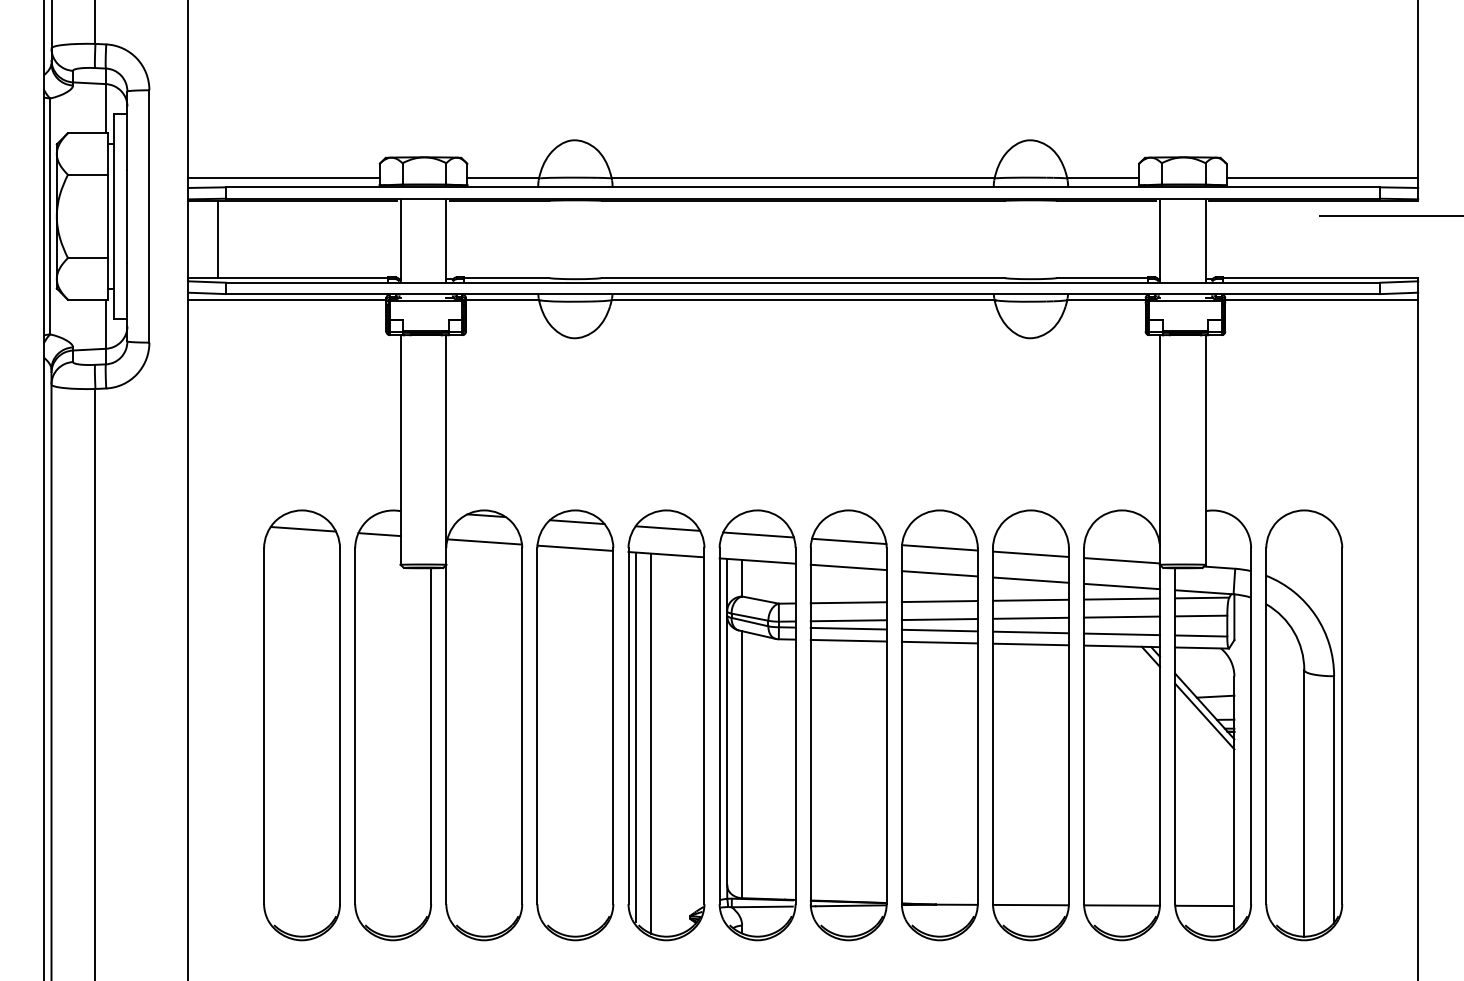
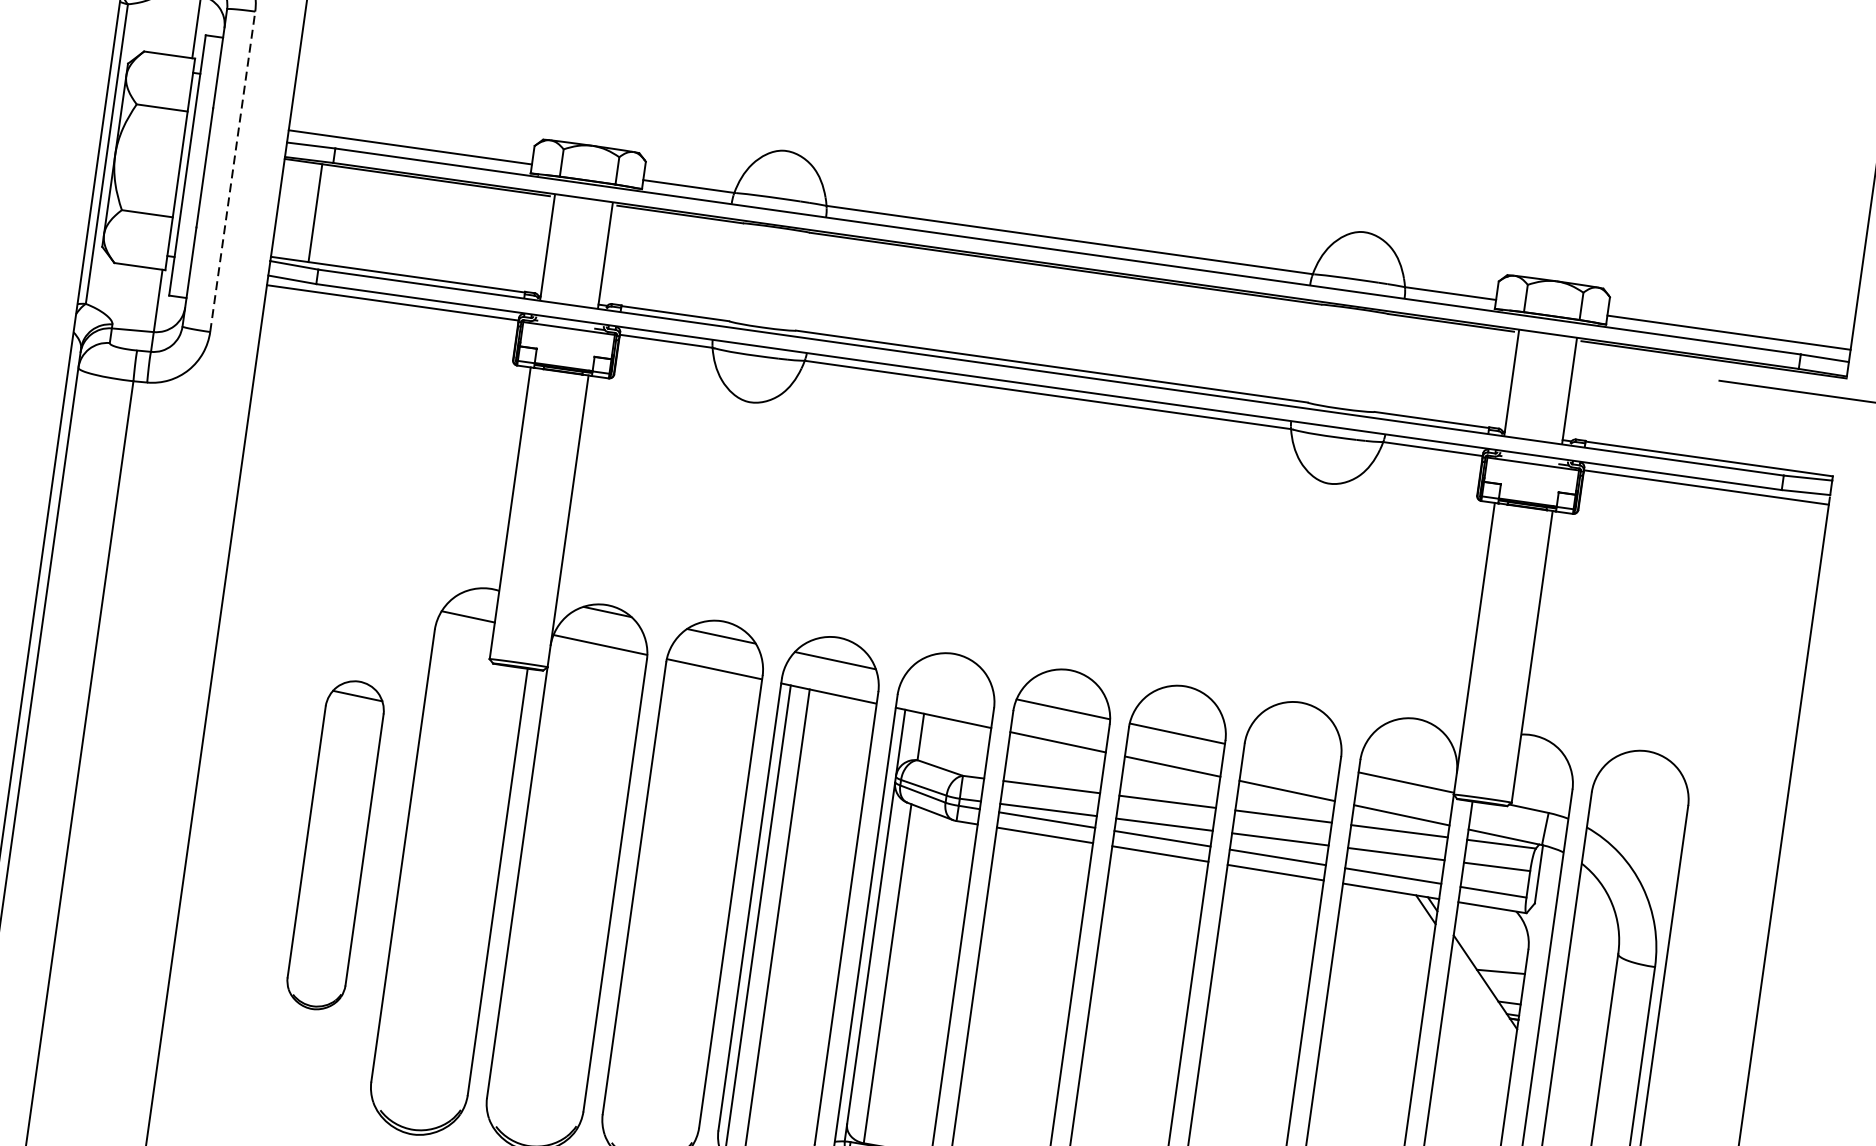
line: (149, 215) -> (233, 170), solid -> dashed
line: (758, 534) -> (949, 684), removed
line: (1030, 553) -> (1291, 757), removed
line: (1204, 716) -> (1483, 995), removed
part: (301, 725) -> (335, 845), size x0.6

